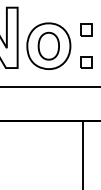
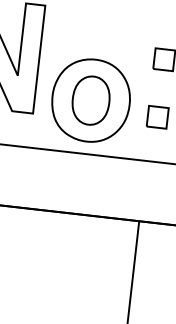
part: (48, 45) -> (90, 99), moved

